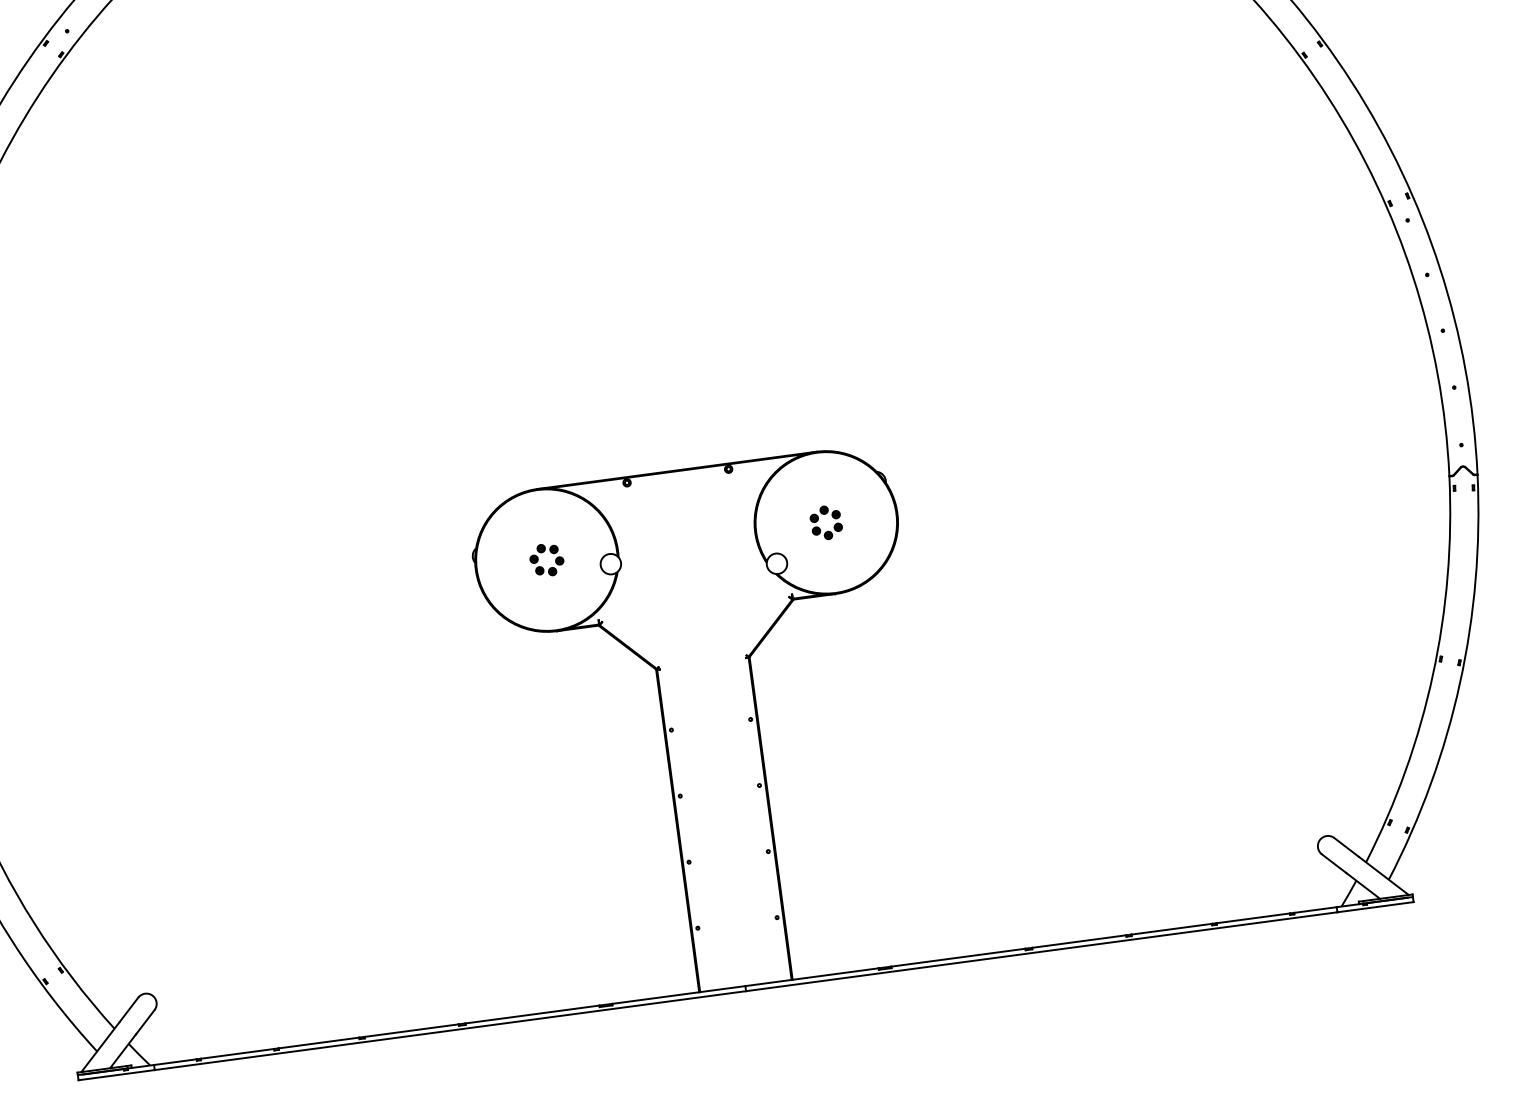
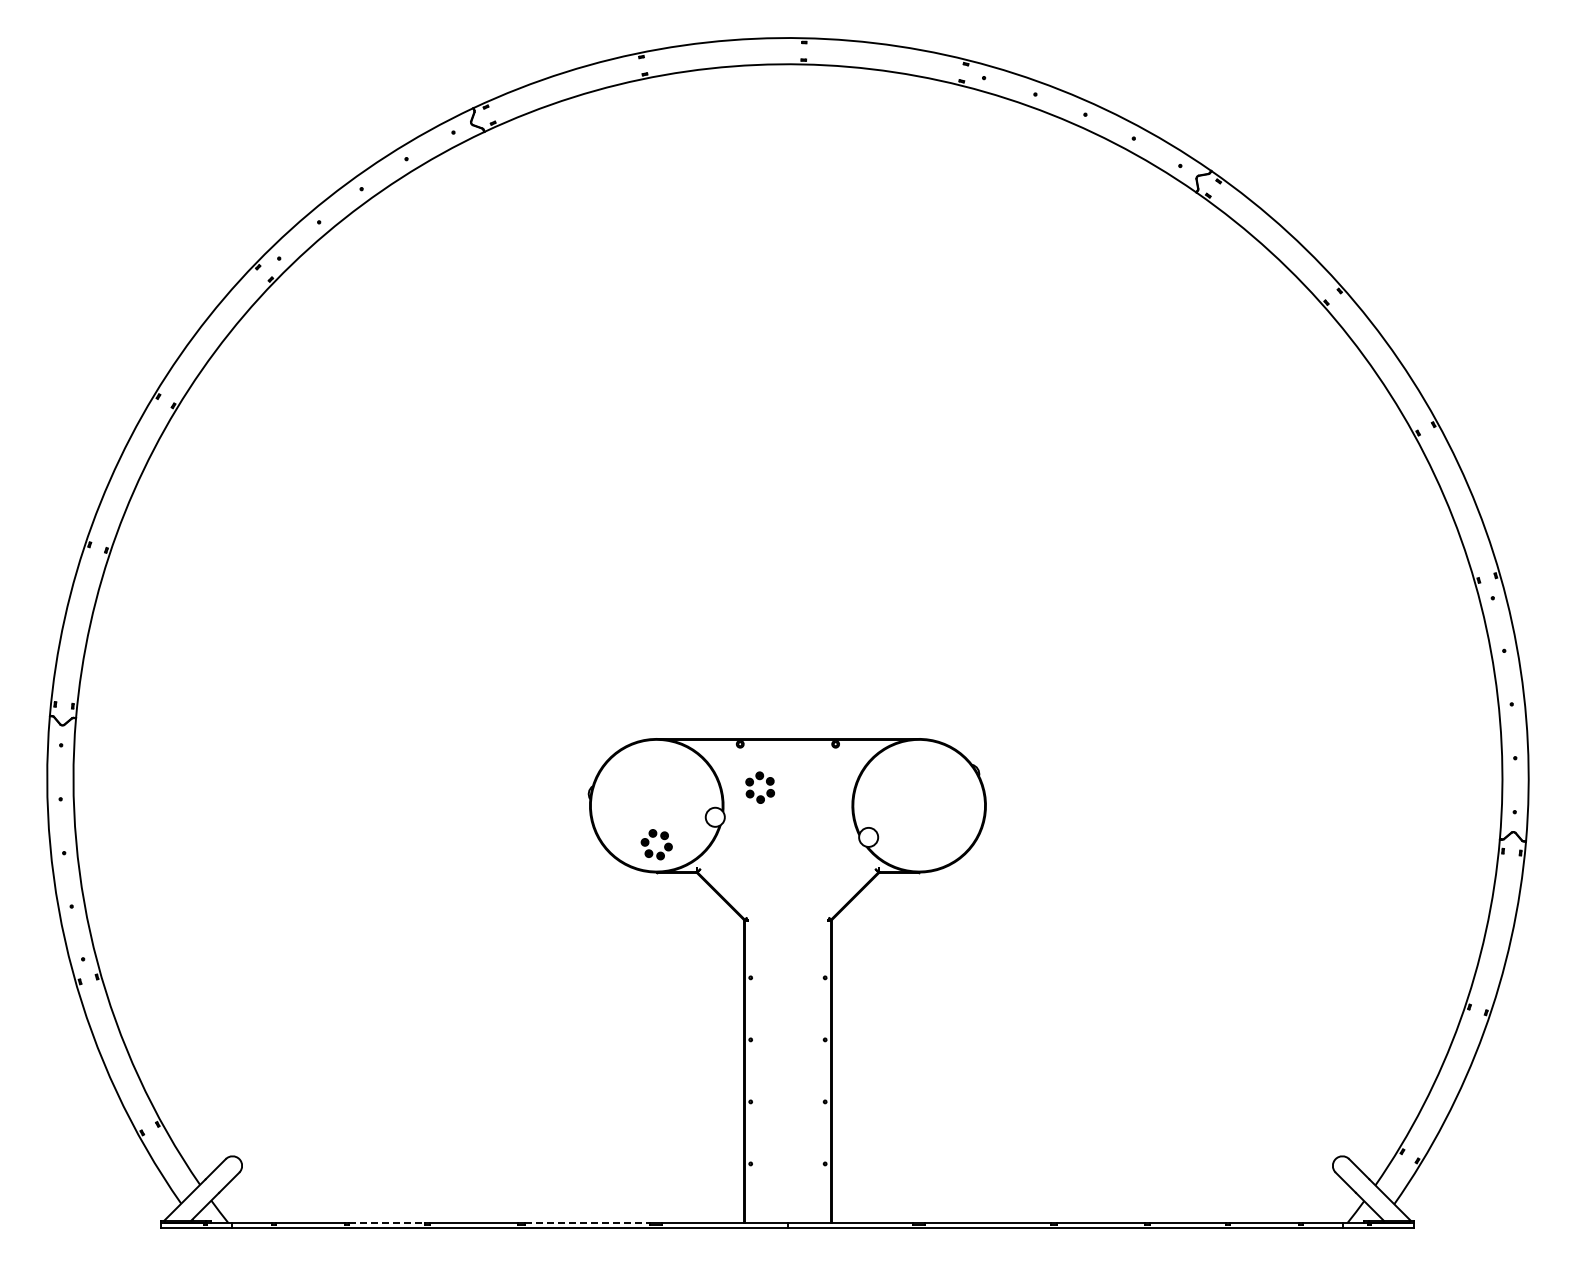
part: (818, 520) -> (753, 784), moved
part: (538, 559) -> (649, 843), moved
line: (532, 1014) -> (587, 1223), solid -> dashed
line: (319, 1043) -> (387, 1223), solid -> dashed

